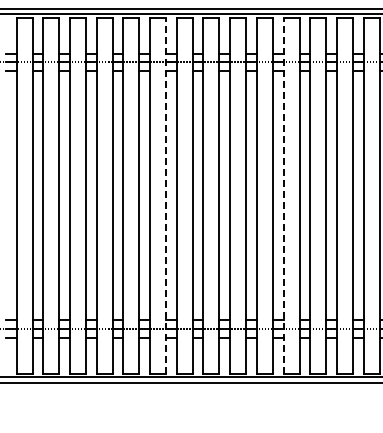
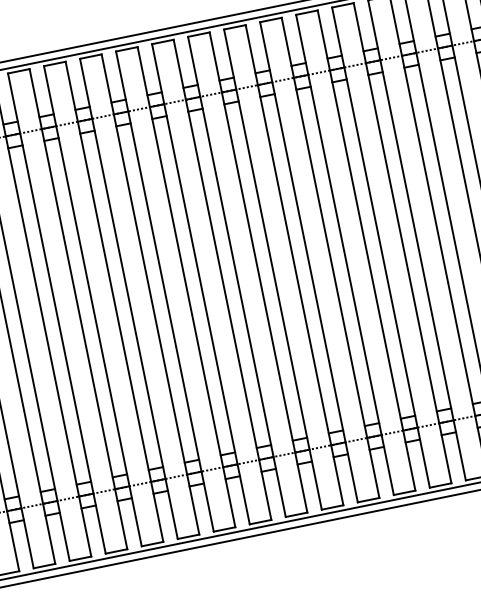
line: (166, 195) -> (150, 293), dashed -> solid
line: (283, 195) -> (308, 261), dashed -> solid

